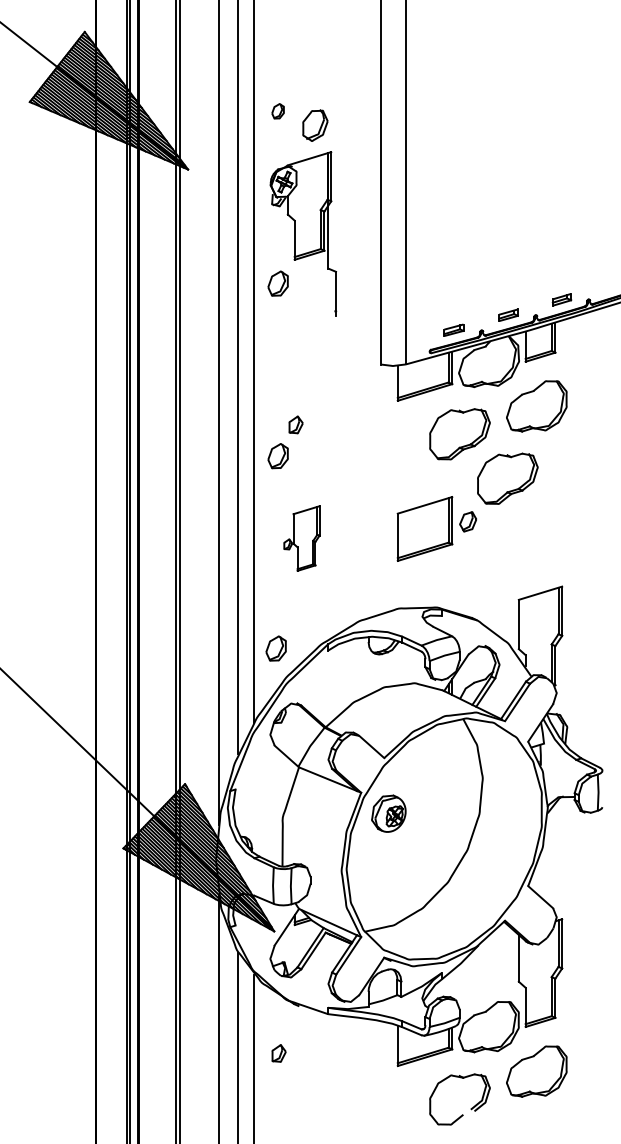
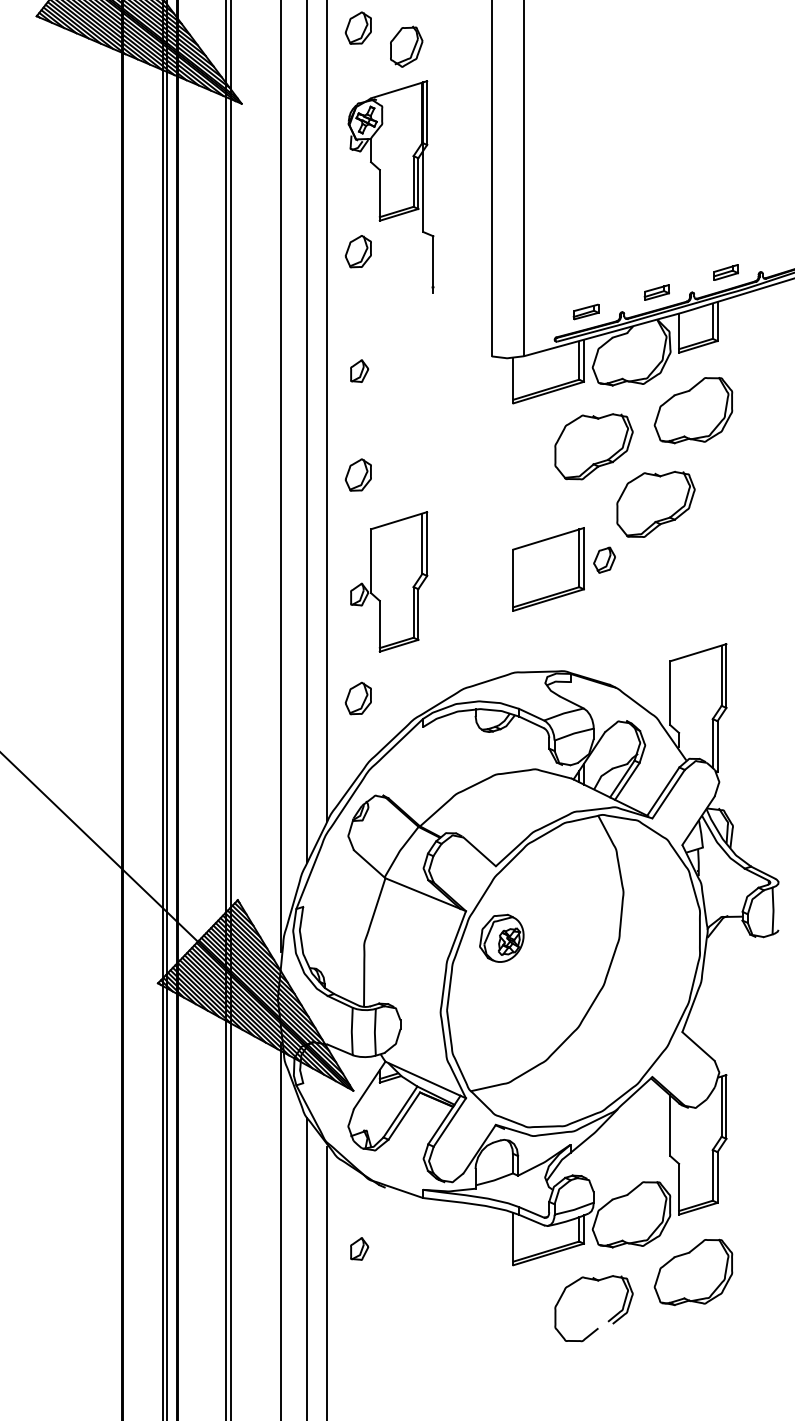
part: (277, 111) -> (357, 28), size x1.67
part: (295, 424) -> (358, 370), moved
part: (301, 538) -> (388, 581), size x1.67
part: (275, 648) -> (357, 698), moved

